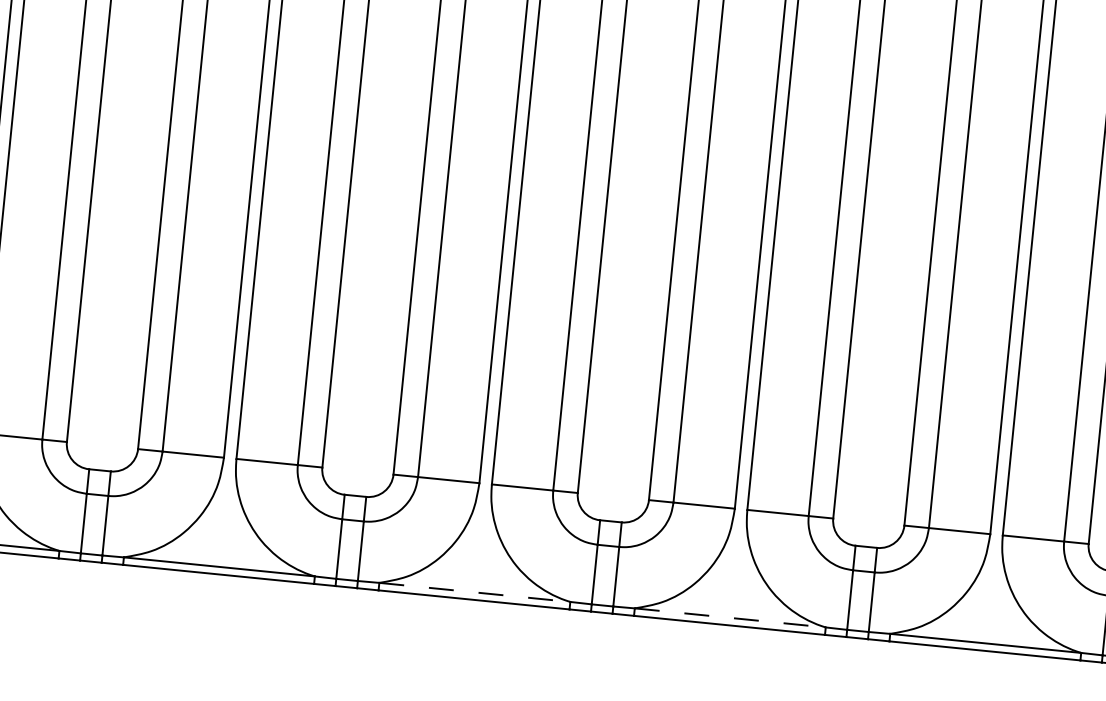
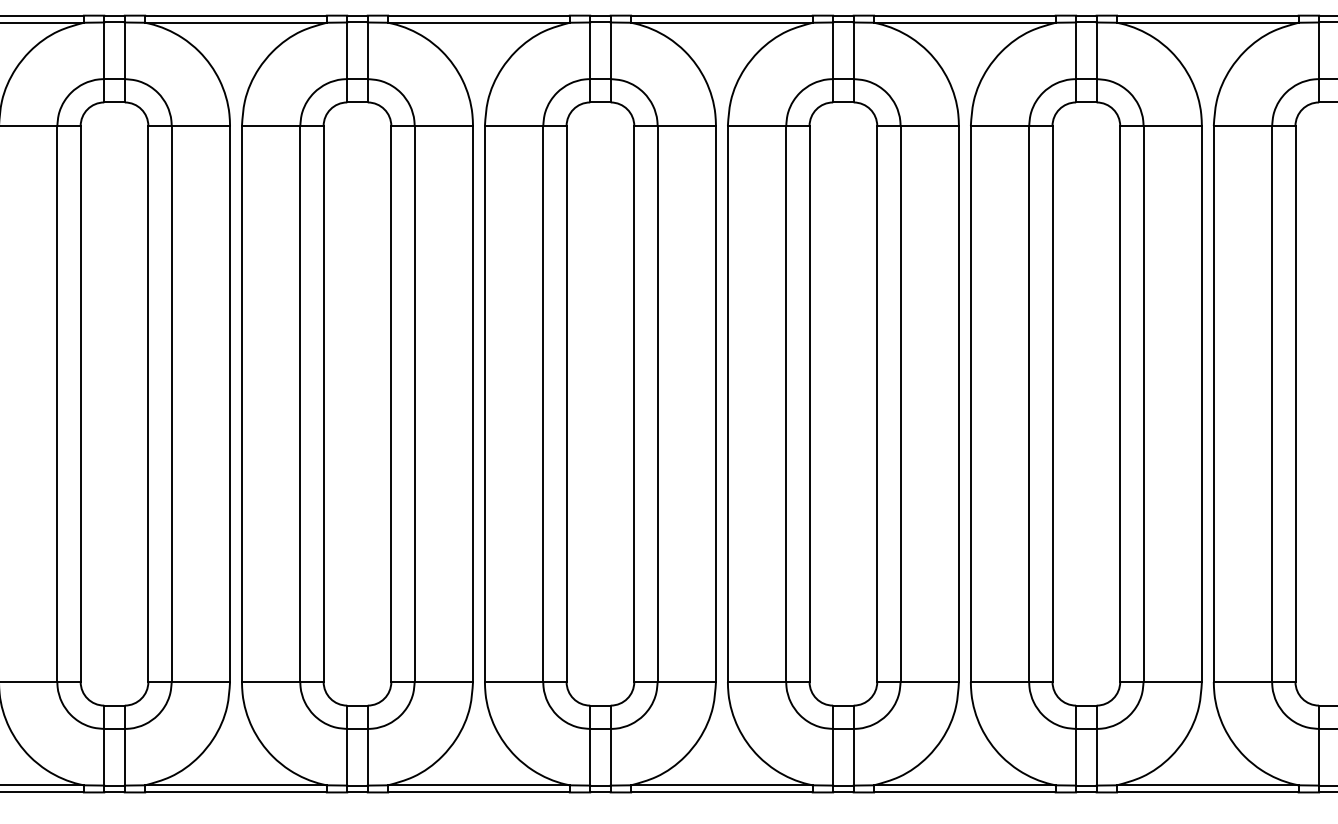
line: (474, 592) -> (478, 785), dashed -> solid
line: (729, 618) -> (721, 785), dashed -> solid

